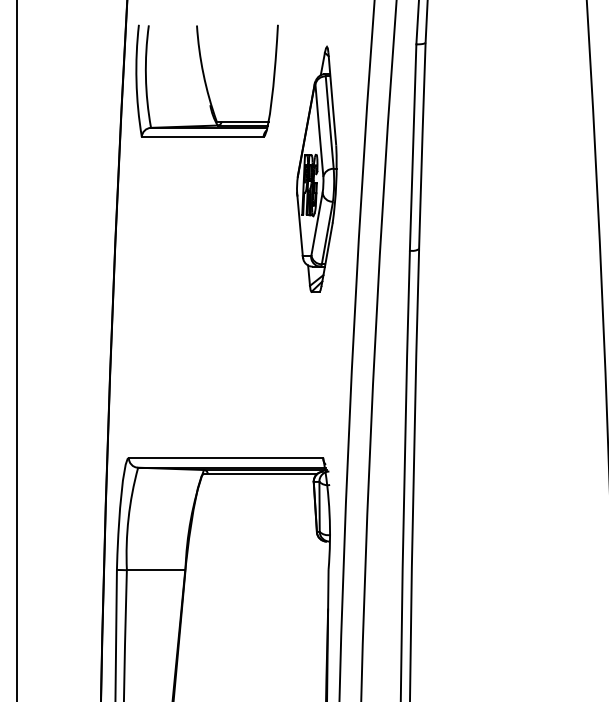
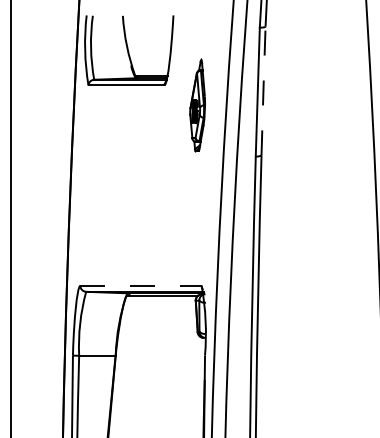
line: (422, 143) -> (263, 89), solid -> dashed
part: (316, 169) -> (197, 105), size x0.6
line: (226, 457) -> (141, 285), solid -> dashed

